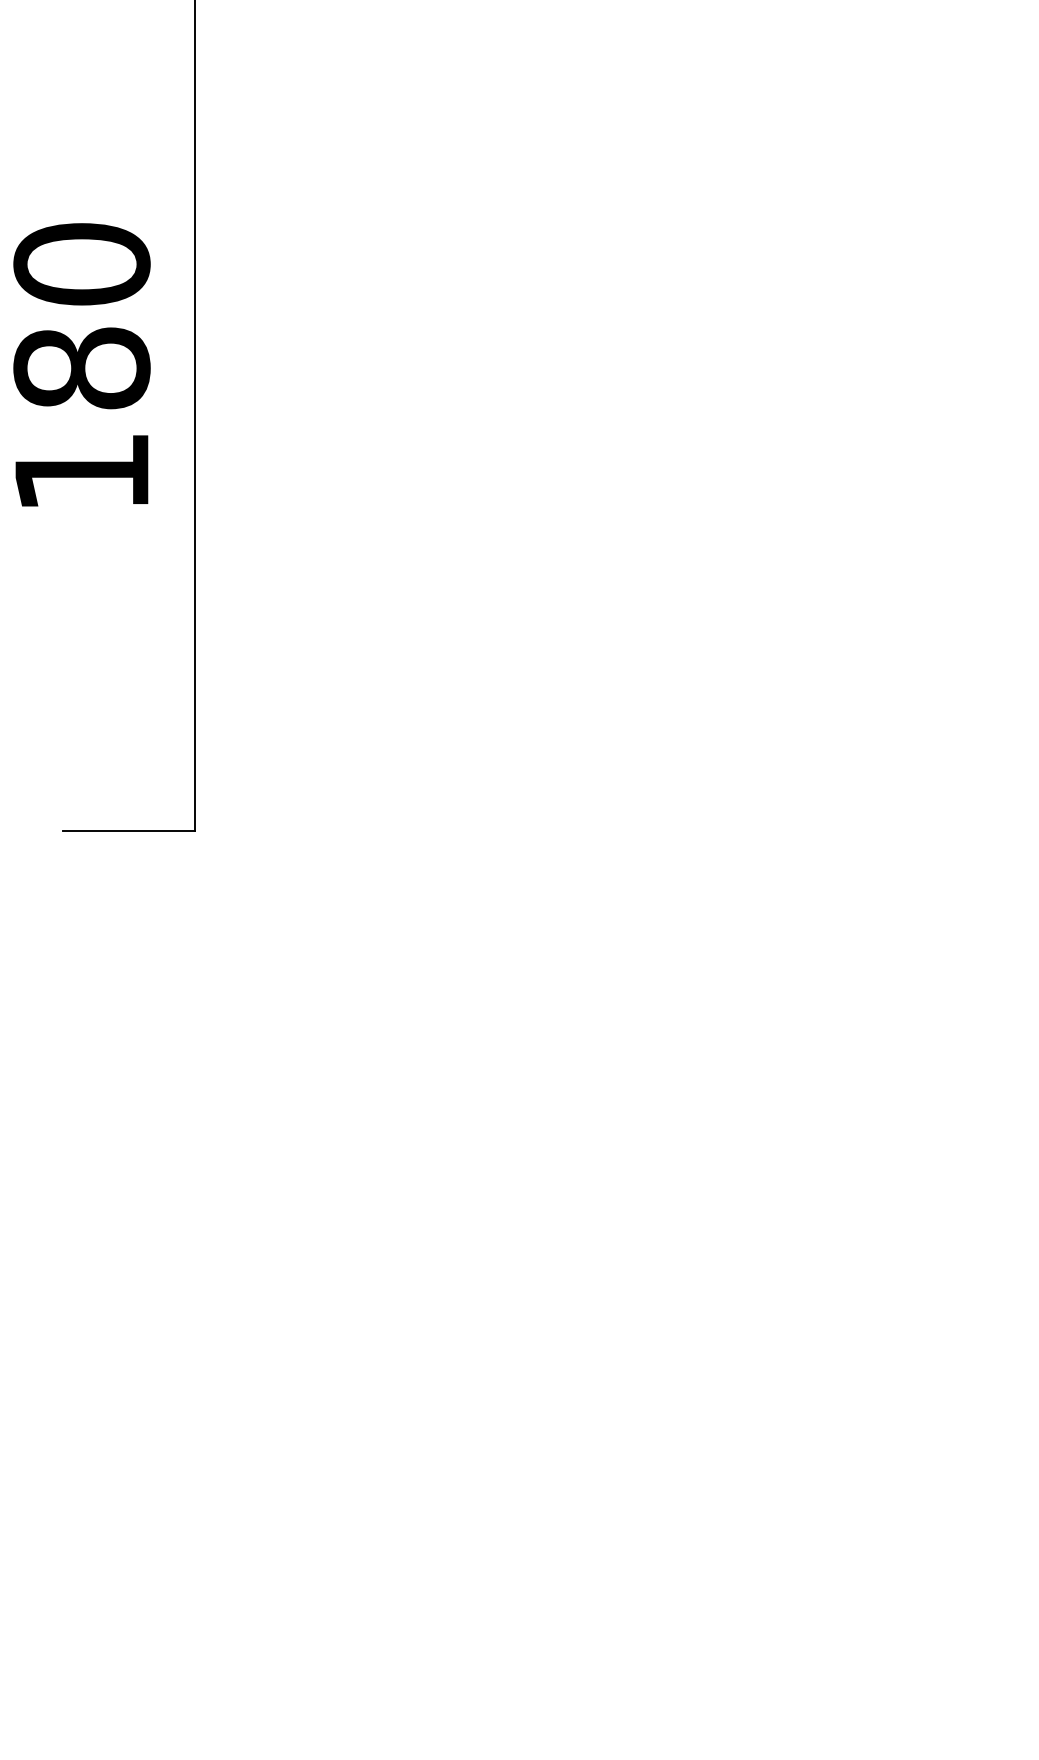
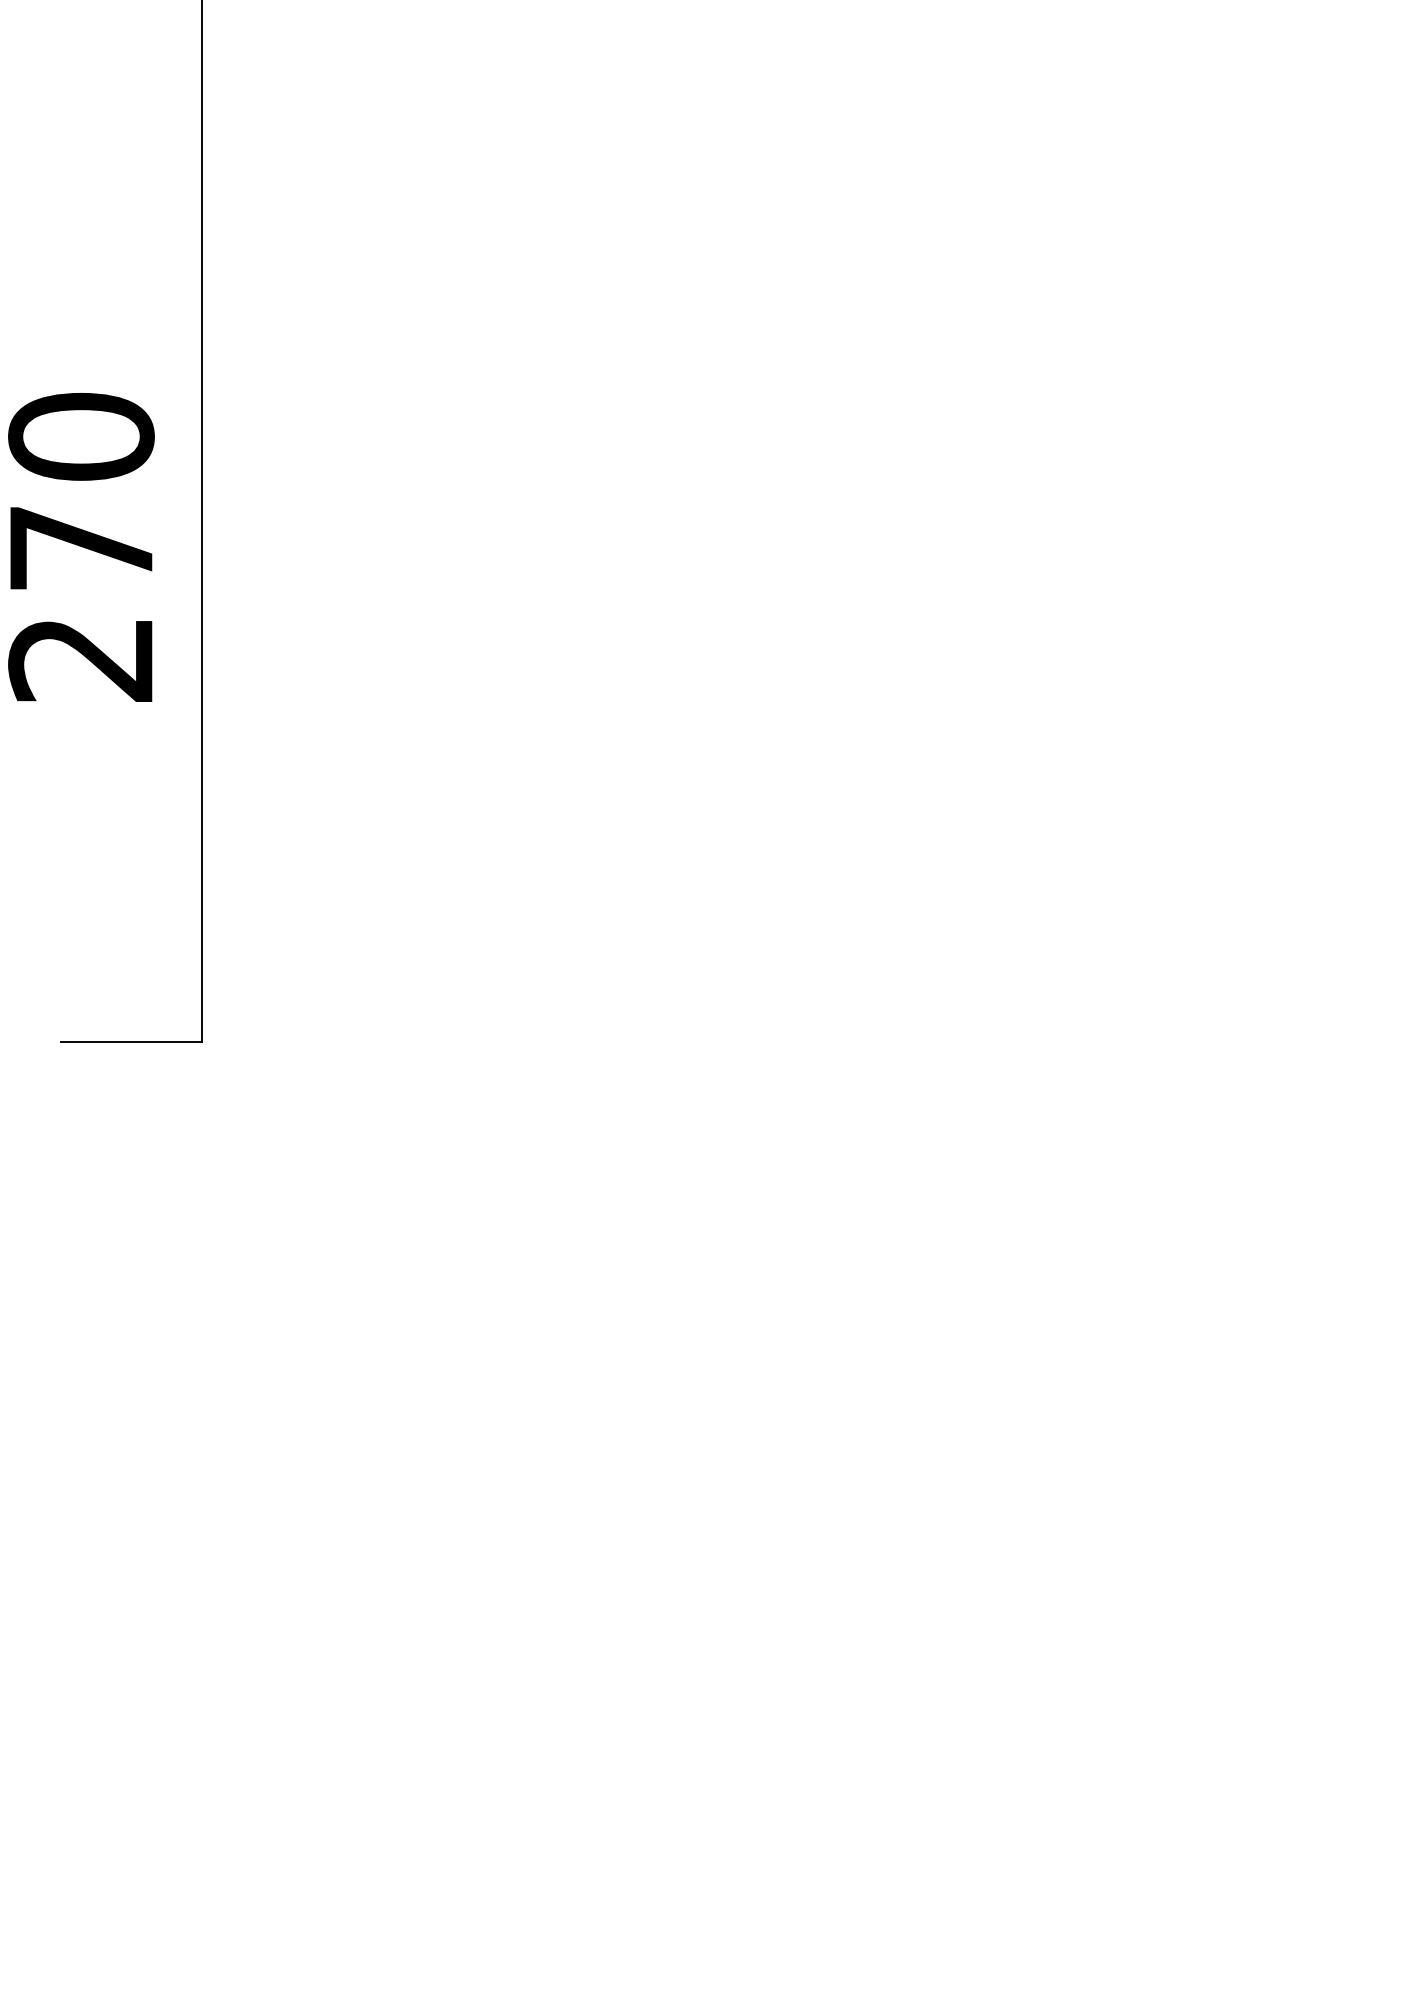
text: (82, 419) -> (81, 602), 180 -> 270

